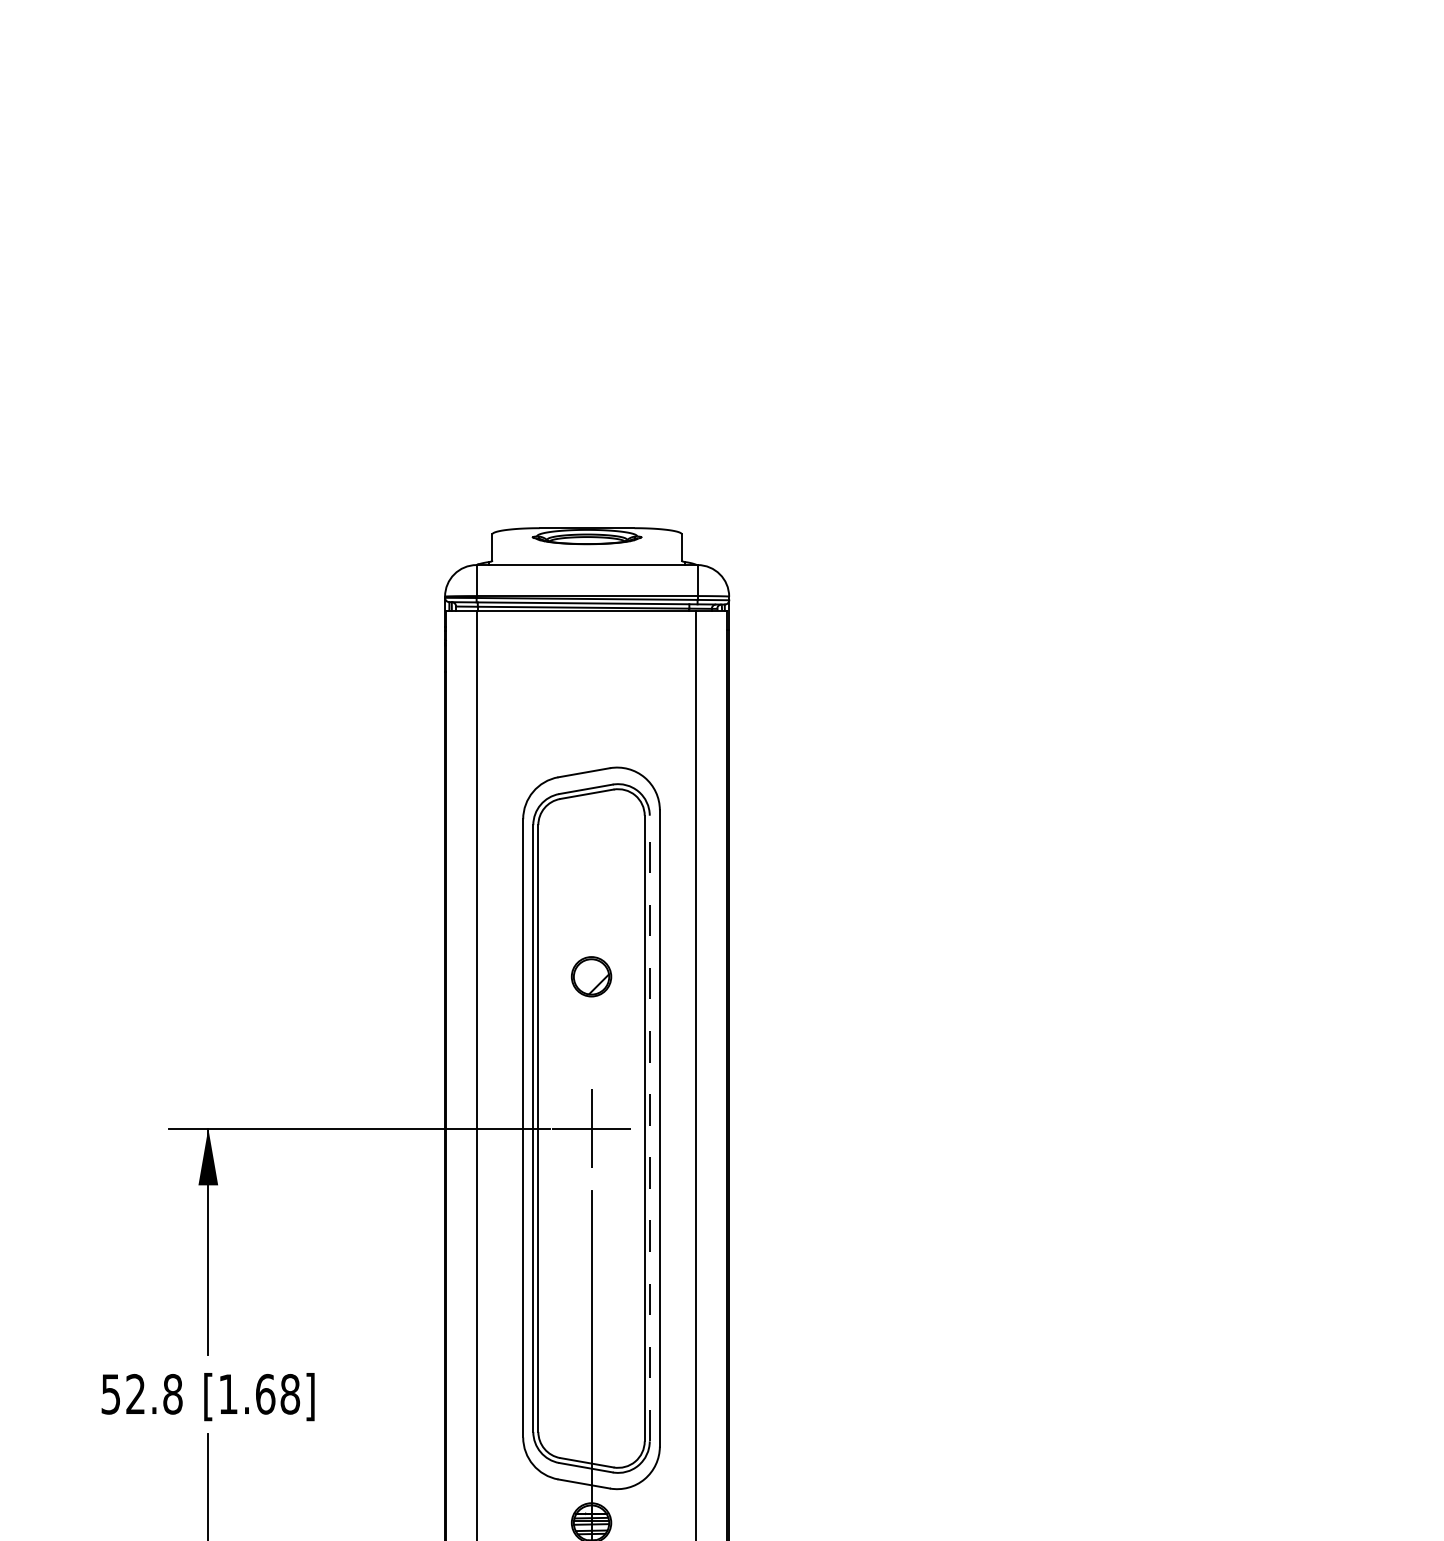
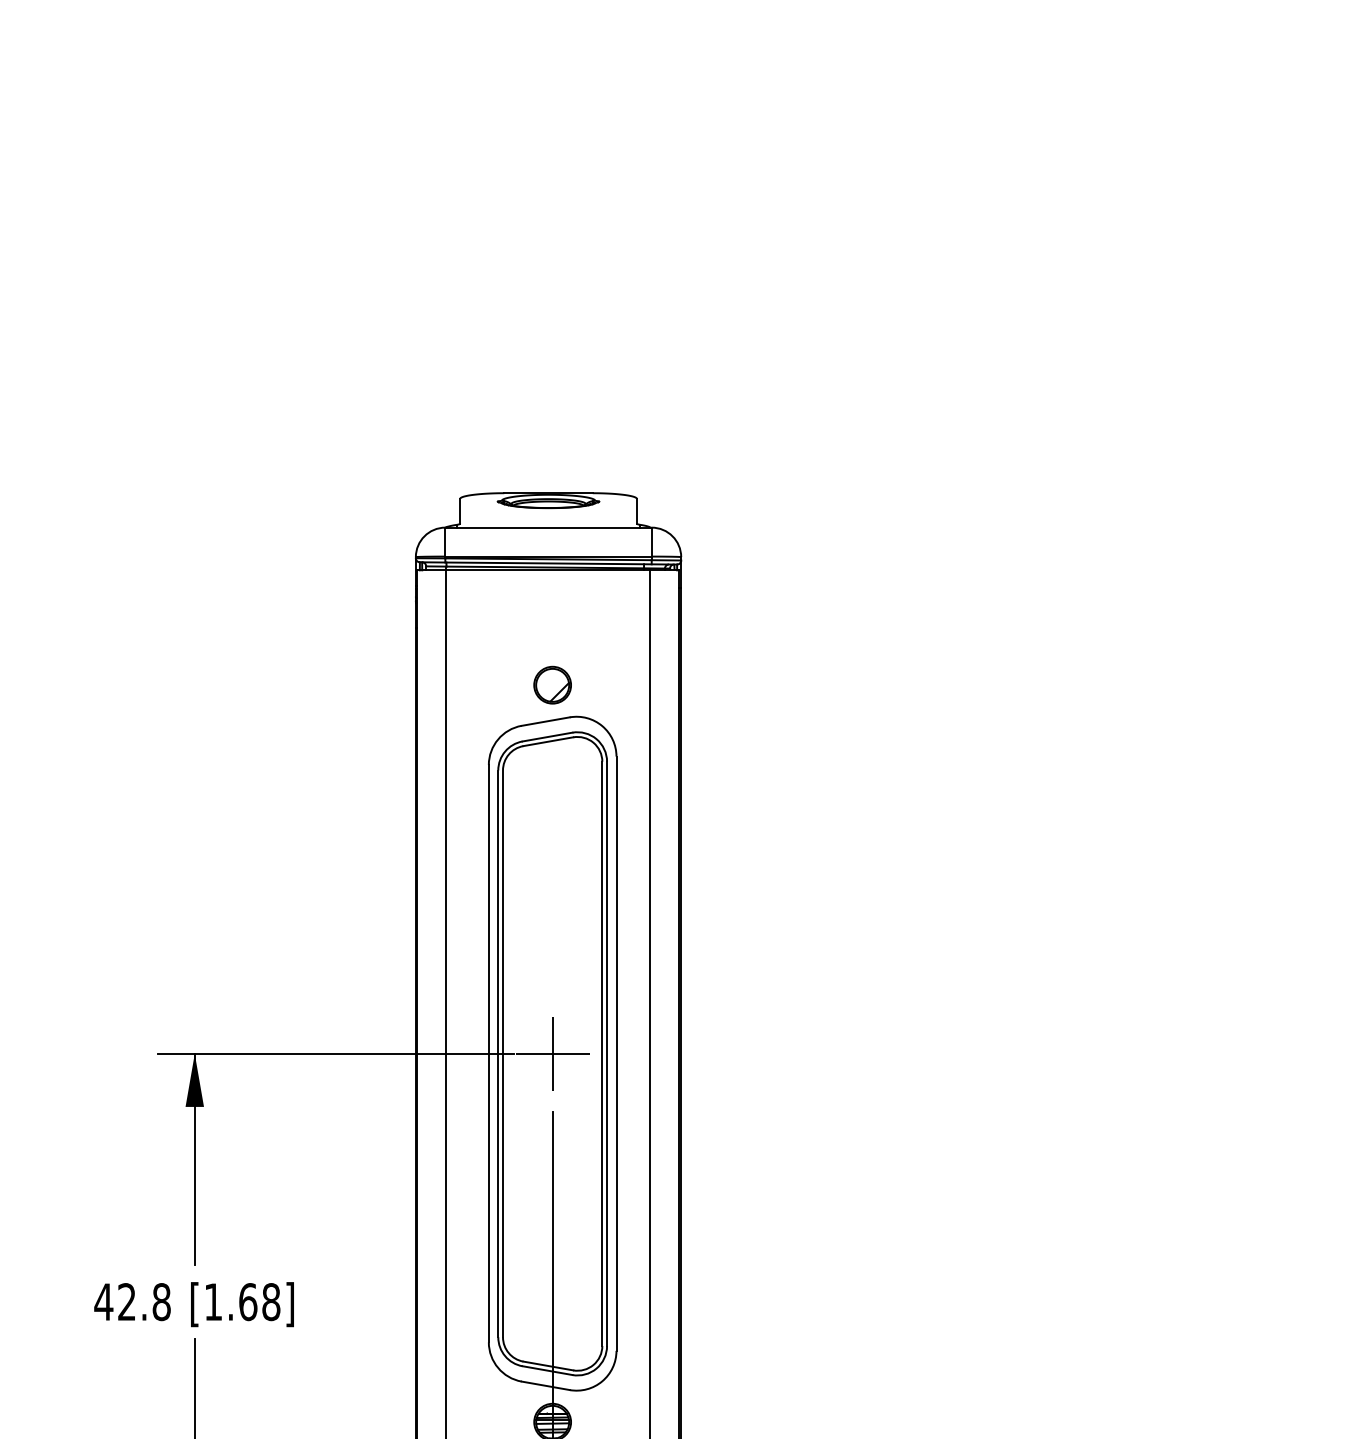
part: (591, 976) -> (552, 684), moved
line: (649, 1128) -> (606, 1053), dashed -> solid
text: (110, 1394) -> (103, 1302), 52.8 -> 42.8

